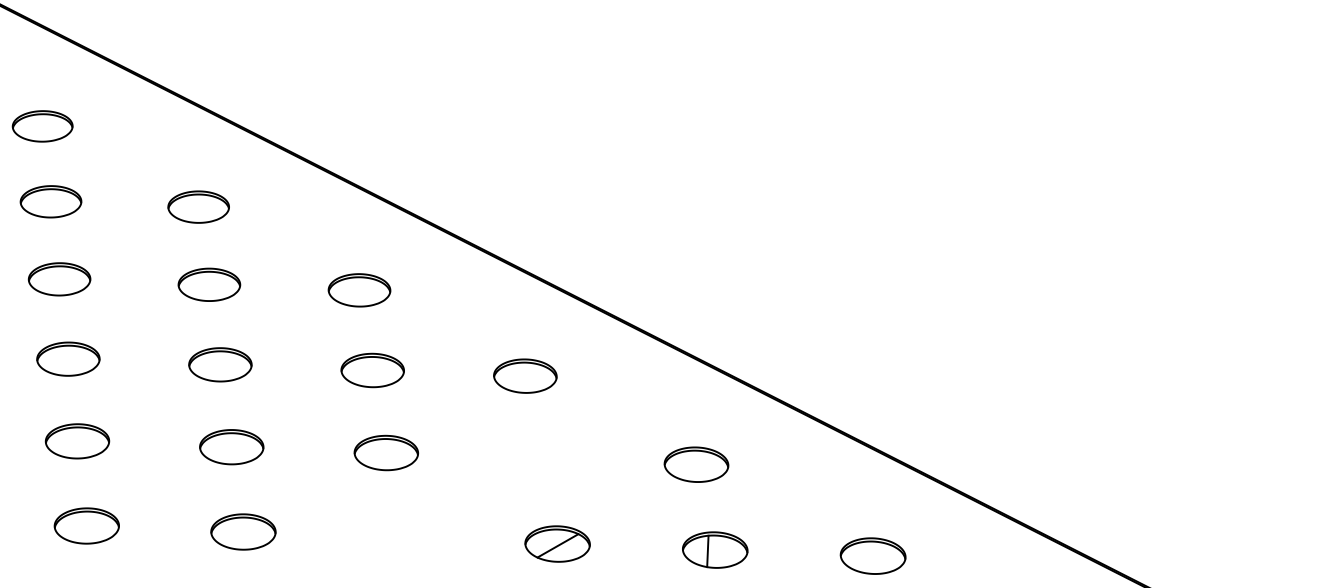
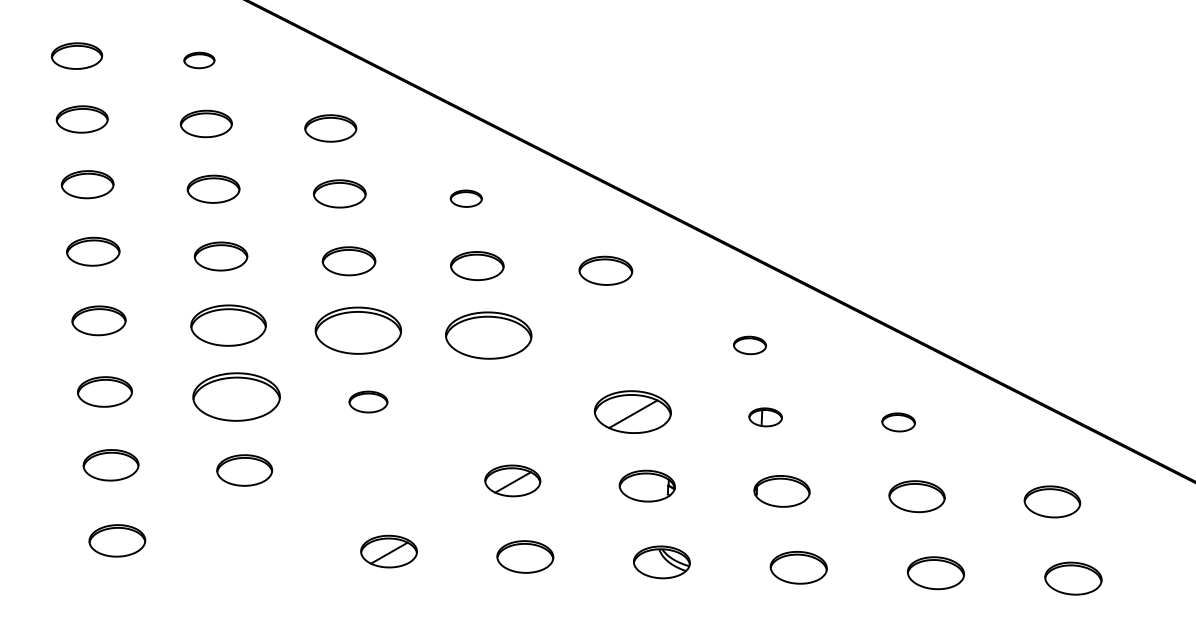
part: (42, 126) -> (199, 60), size x0.6
part: (359, 290) -> (466, 198), size x0.6
part: (77, 441) -> (228, 325), size x1.4
part: (231, 447) -> (358, 330), size x1.6
part: (385, 452) -> (488, 335), size x1.6
part: (695, 464) -> (749, 345), size x0.6
part: (86, 525) -> (236, 396), size x1.6
part: (243, 531) -> (368, 401), size x0.7
part: (558, 544) -> (633, 412), size x1.4
part: (714, 550) -> (765, 417), size x0.6
part: (872, 556) -> (898, 422), size x0.6

